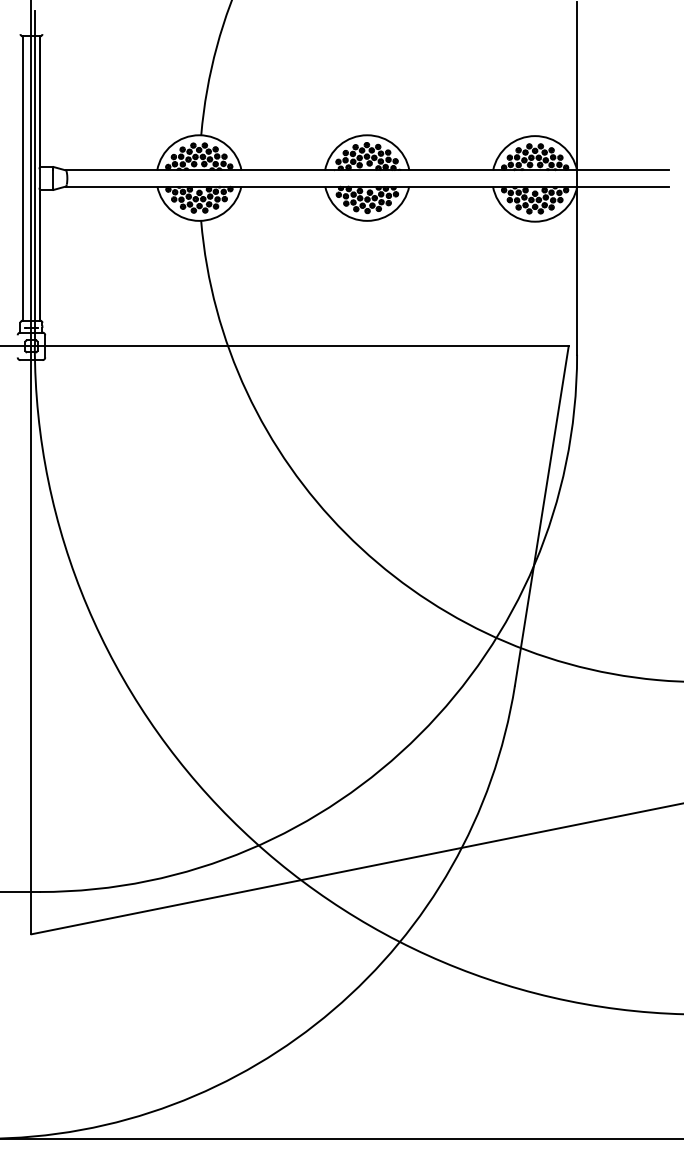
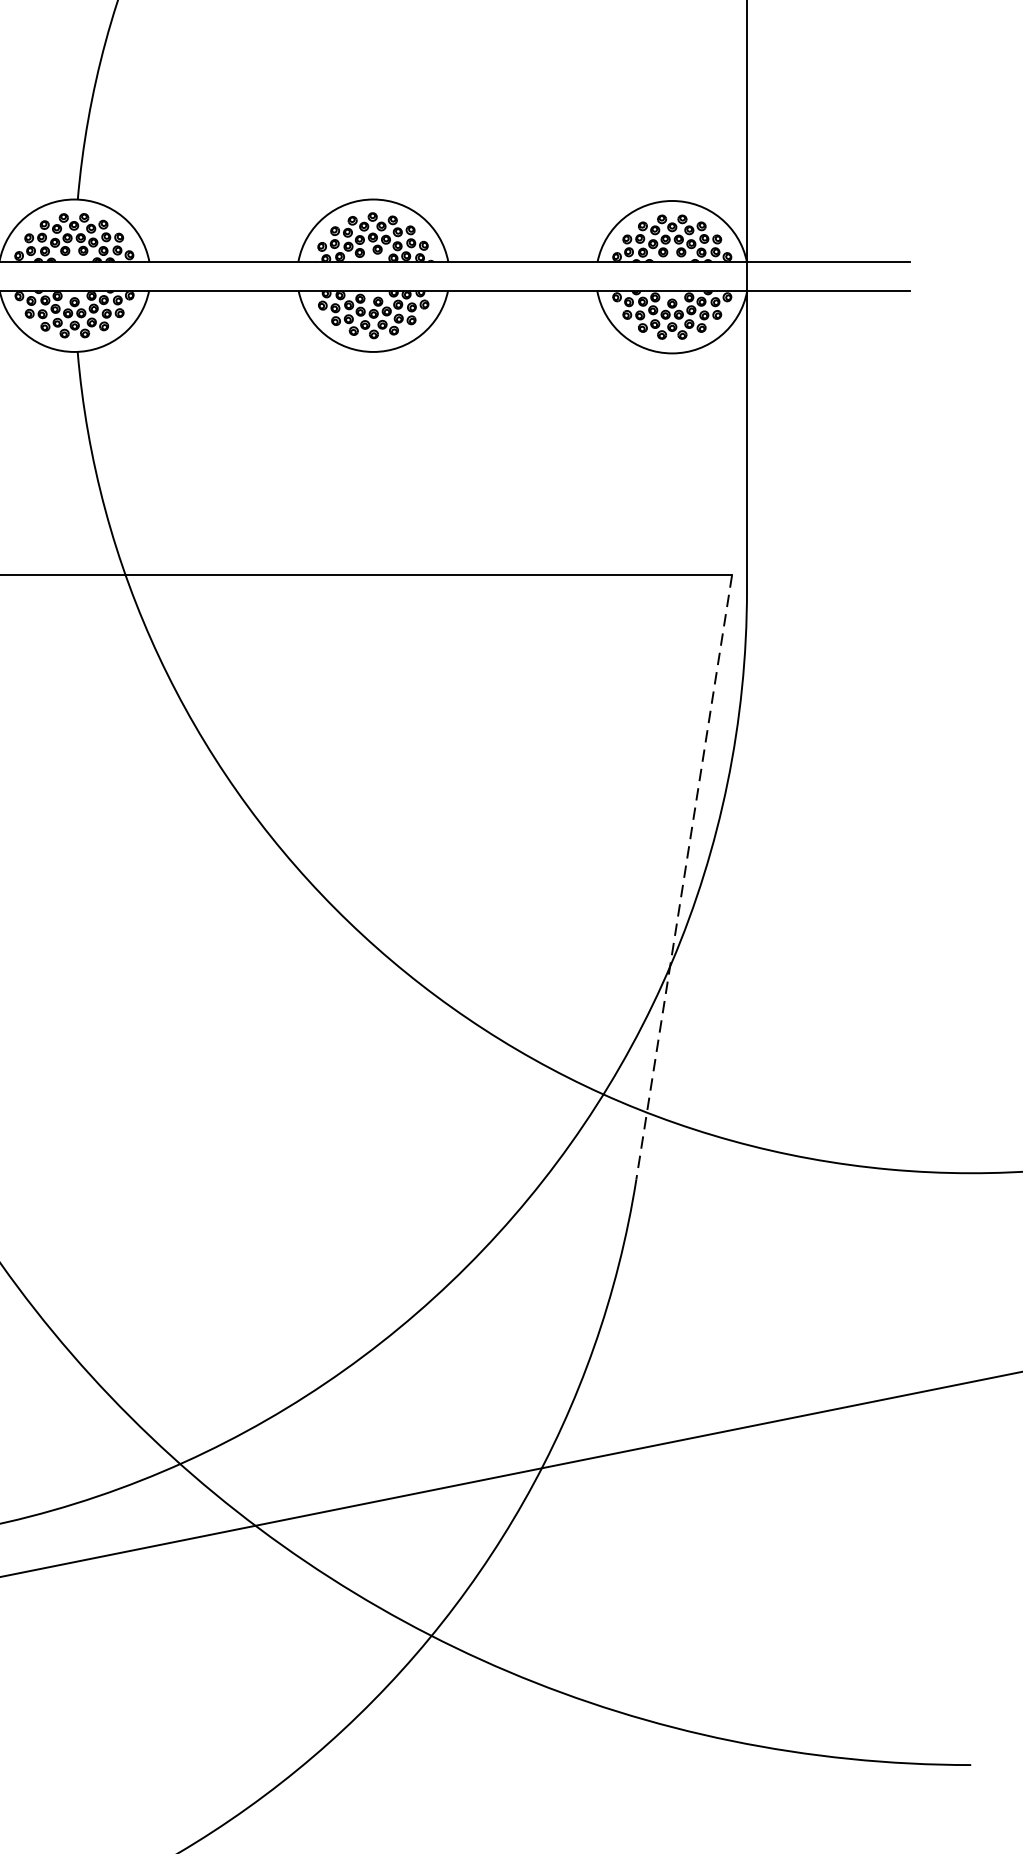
line: (541, 515) -> (683, 876), solid -> dashed

